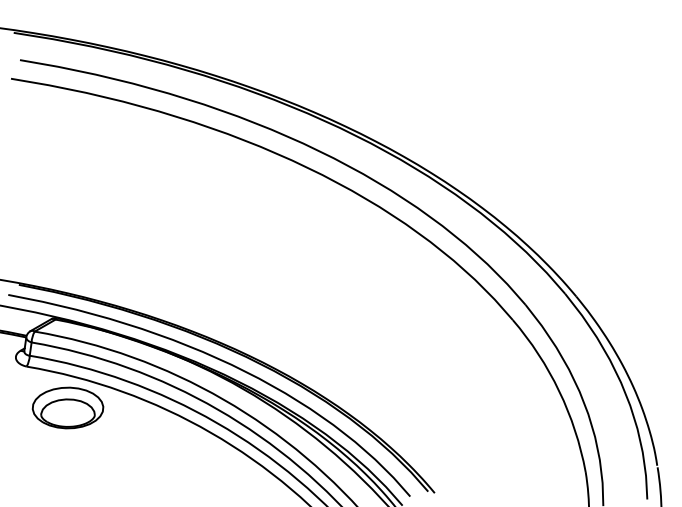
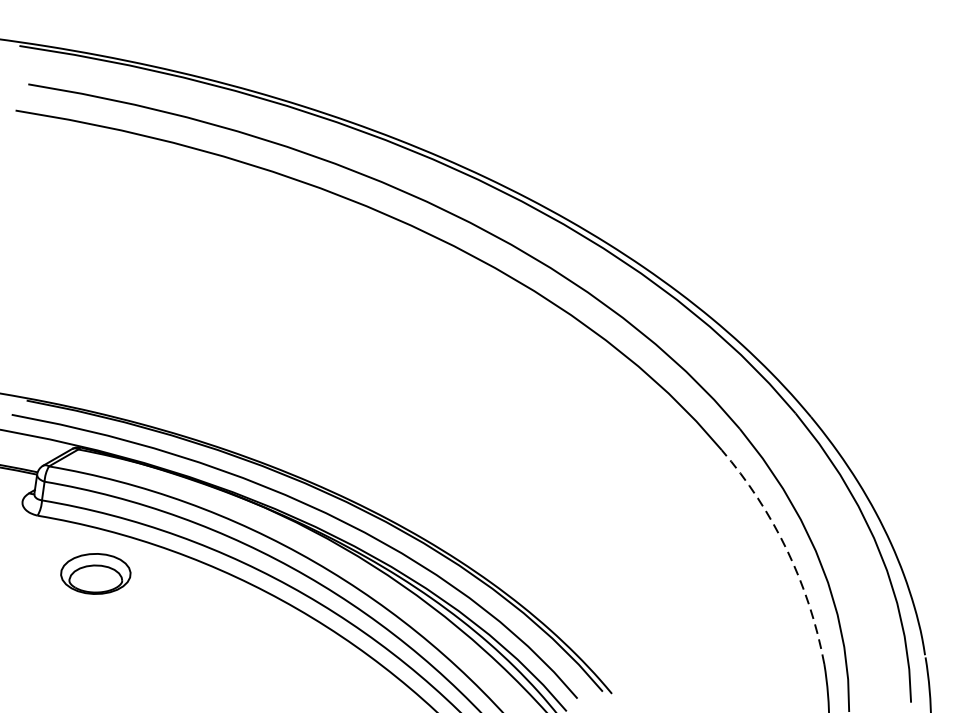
arc: (559, 391) -> (787, 550), solid -> dashed
part: (67, 407) -> (95, 573), size x0.7

